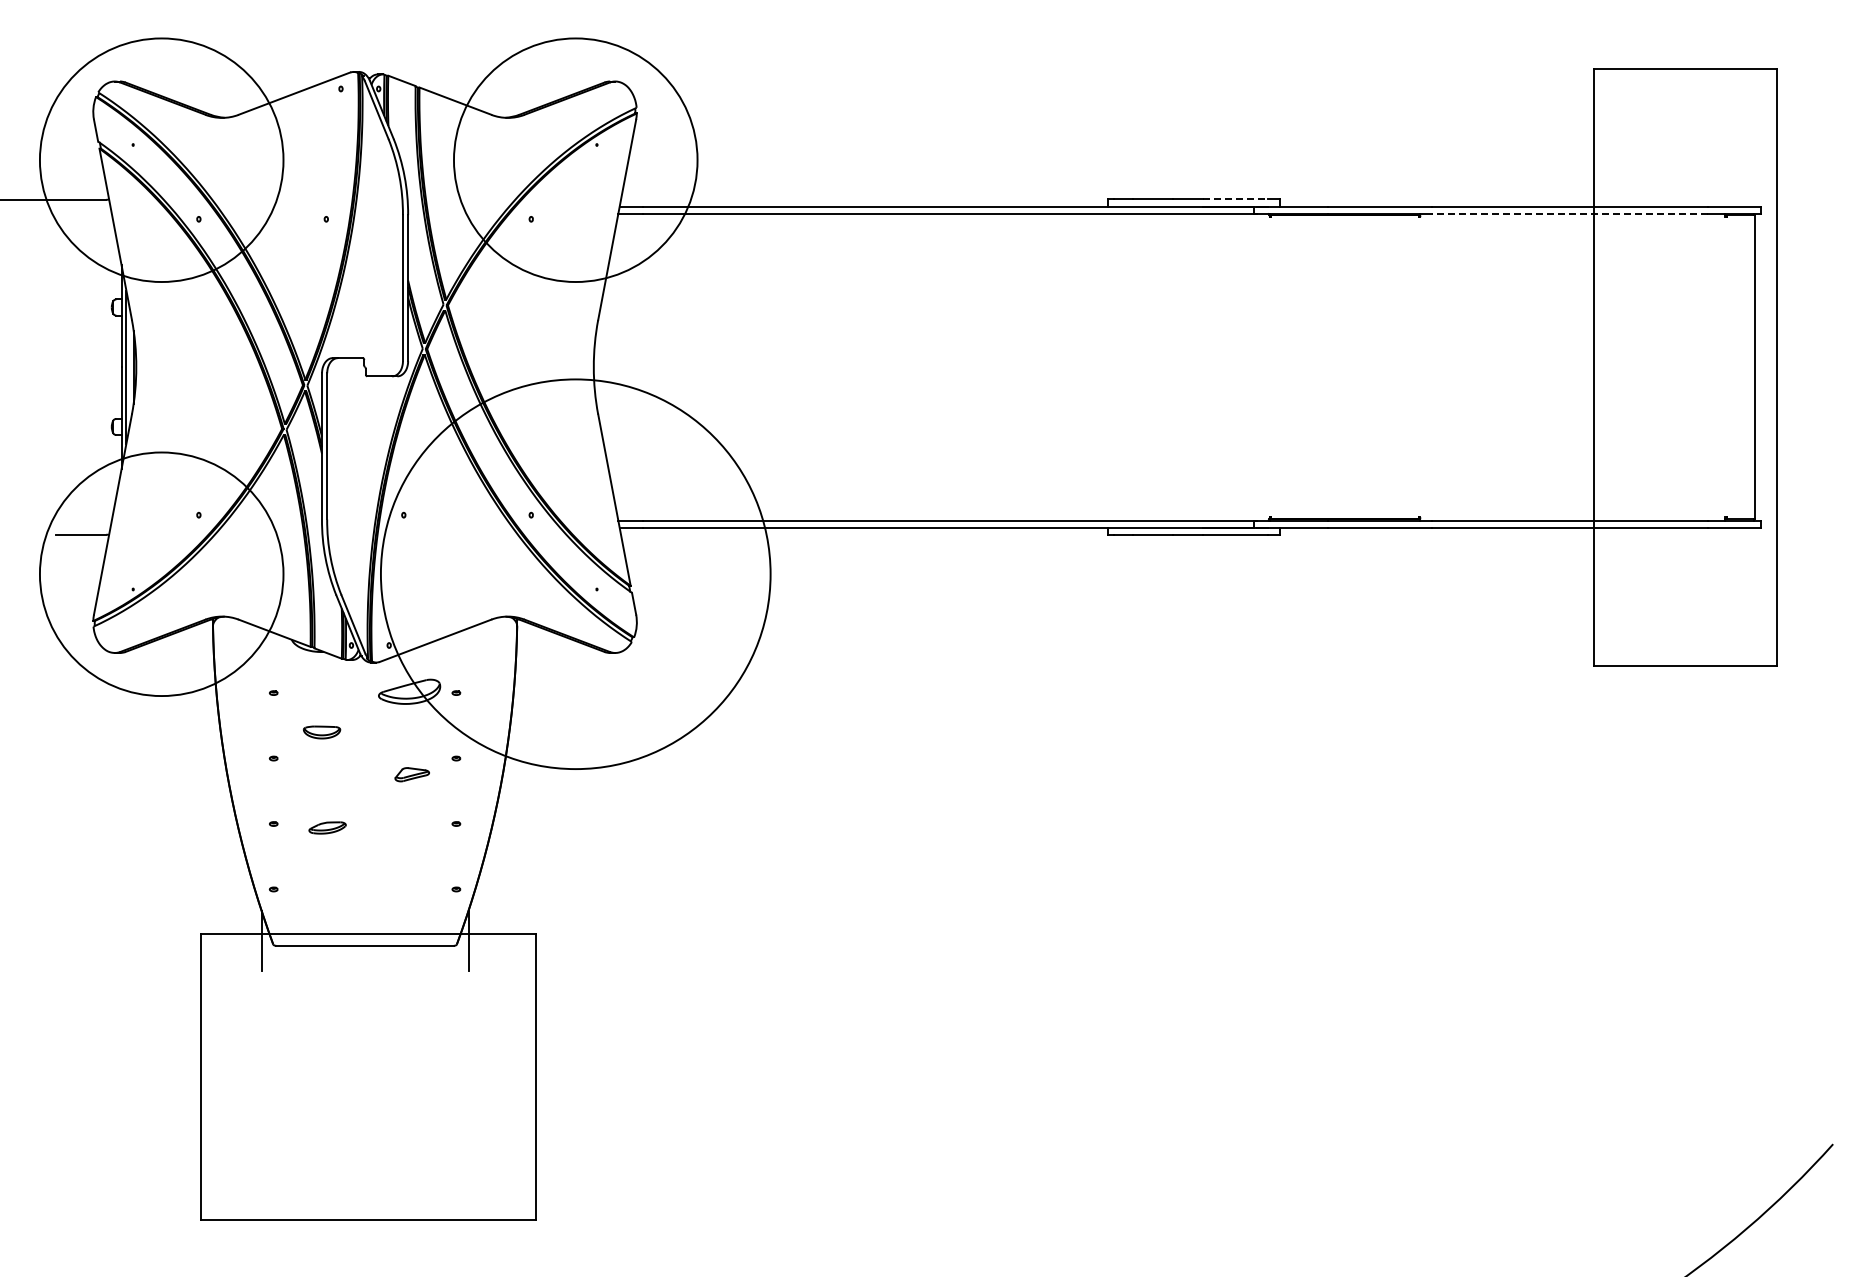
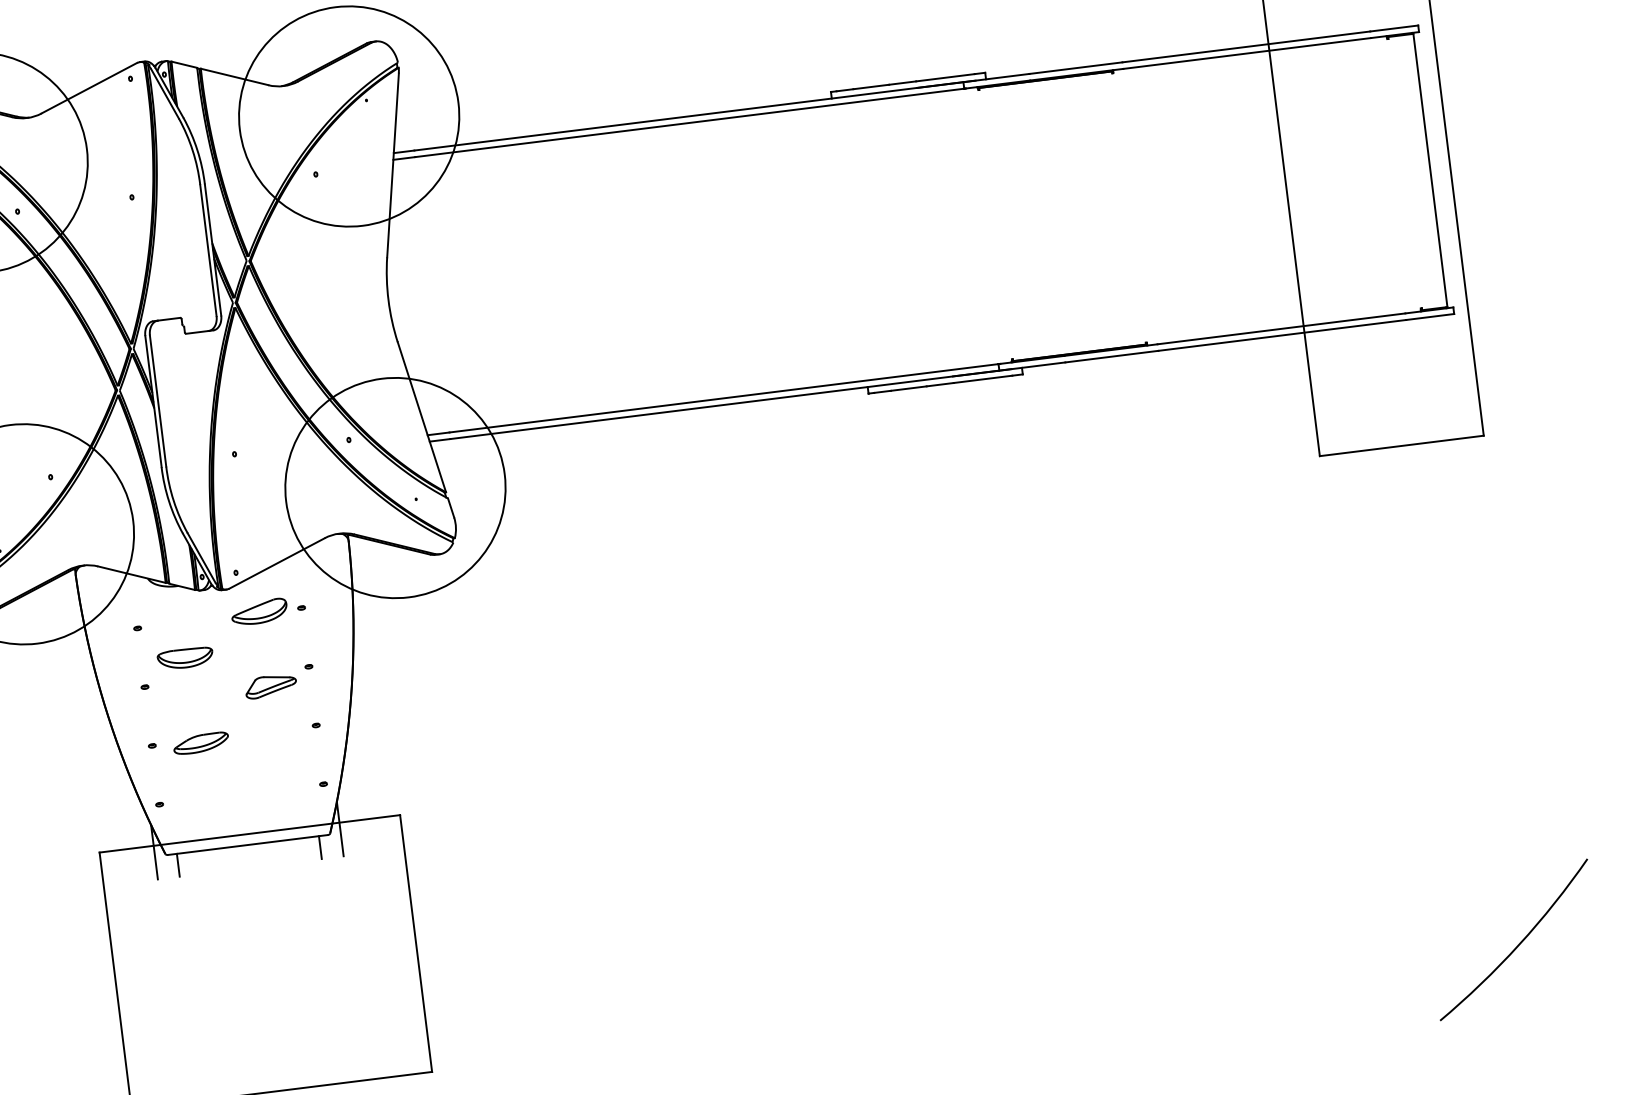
line: (1235, 199) -> (945, 78), dashed -> solid
line: (1569, 213) -> (1246, 53), dashed -> solid
circle: (575, 574) -> (395, 488), size x0.62
part: (321, 732) -> (184, 658), size x1.67
part: (412, 774) -> (271, 685), size x1.67
part: (327, 827) -> (200, 743), size x1.67
line: (285, 958) -> (177, 865), added
line: (444, 958) -> (320, 847), added

